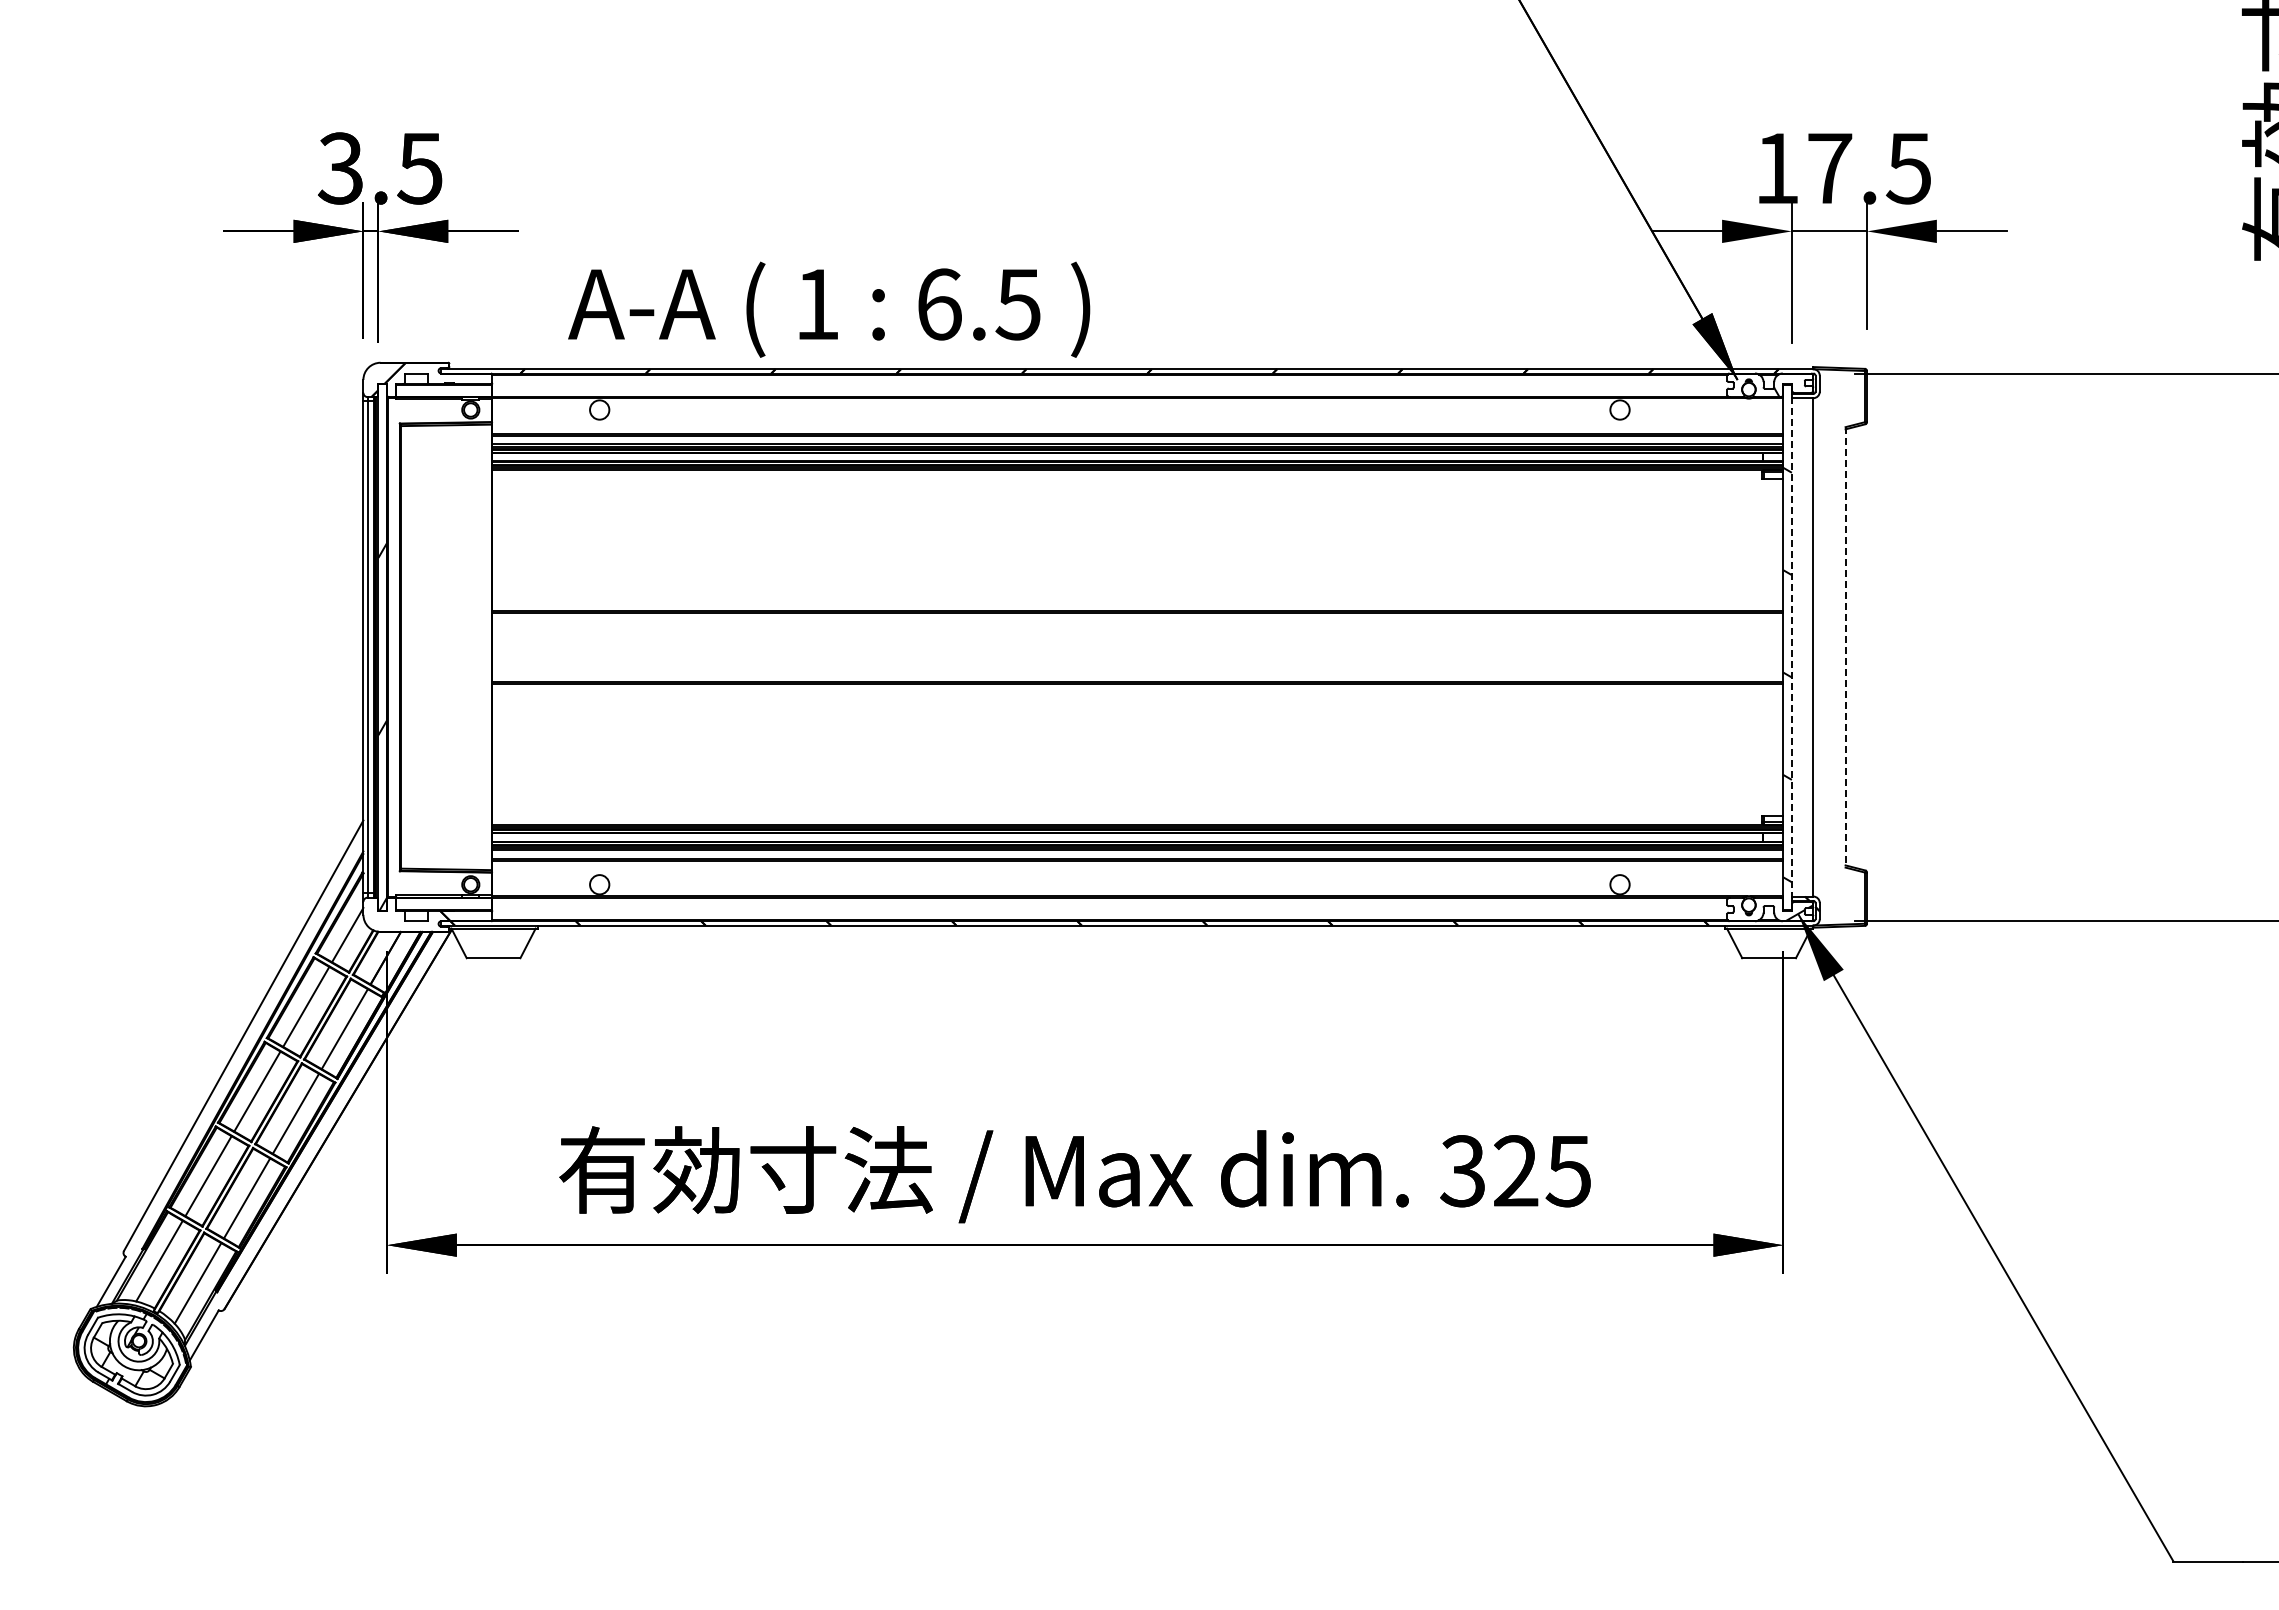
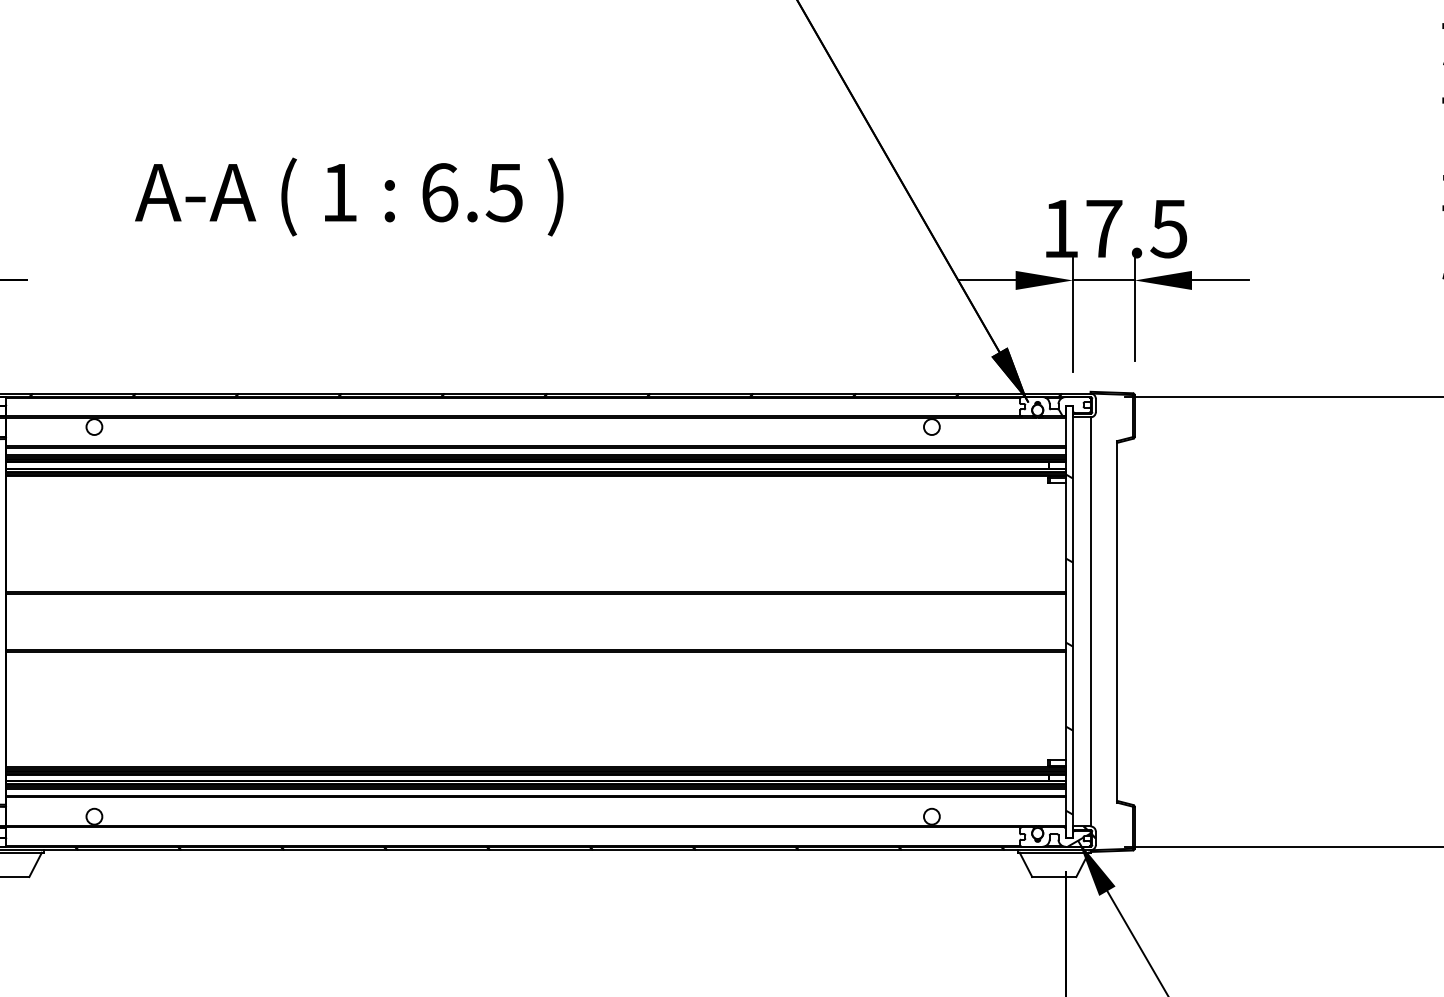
text: (829, 309) -> (349, 196), moved
line: (1791, 647) -> (1072, 621), dashed -> solid
line: (1845, 647) -> (1116, 621), dashed -> solid

